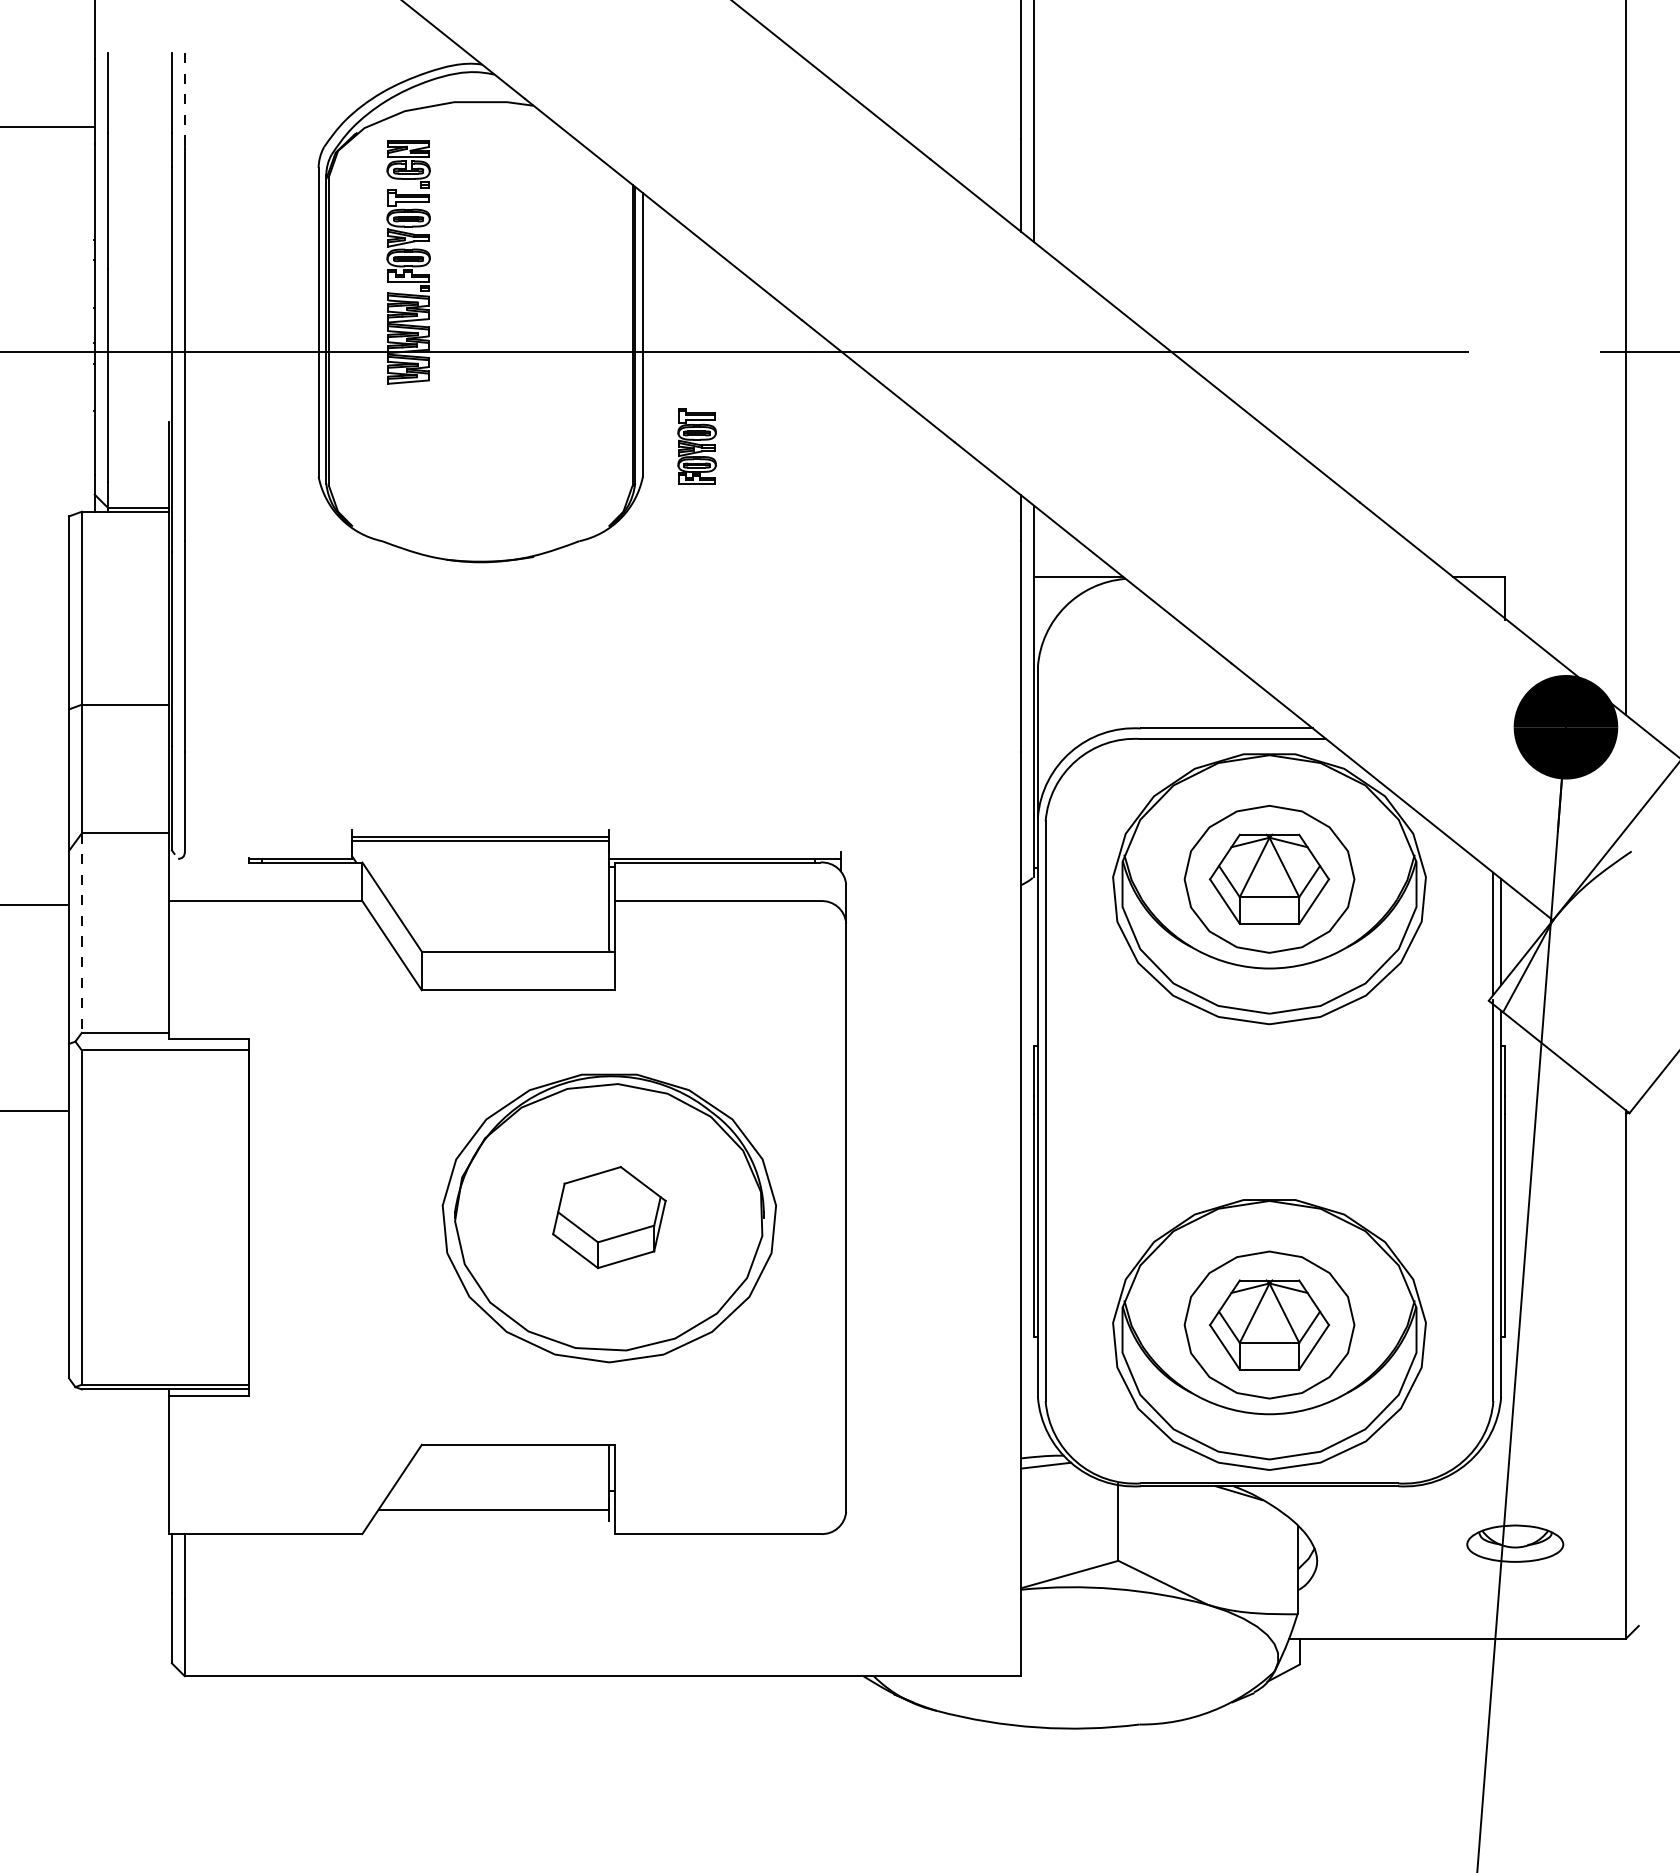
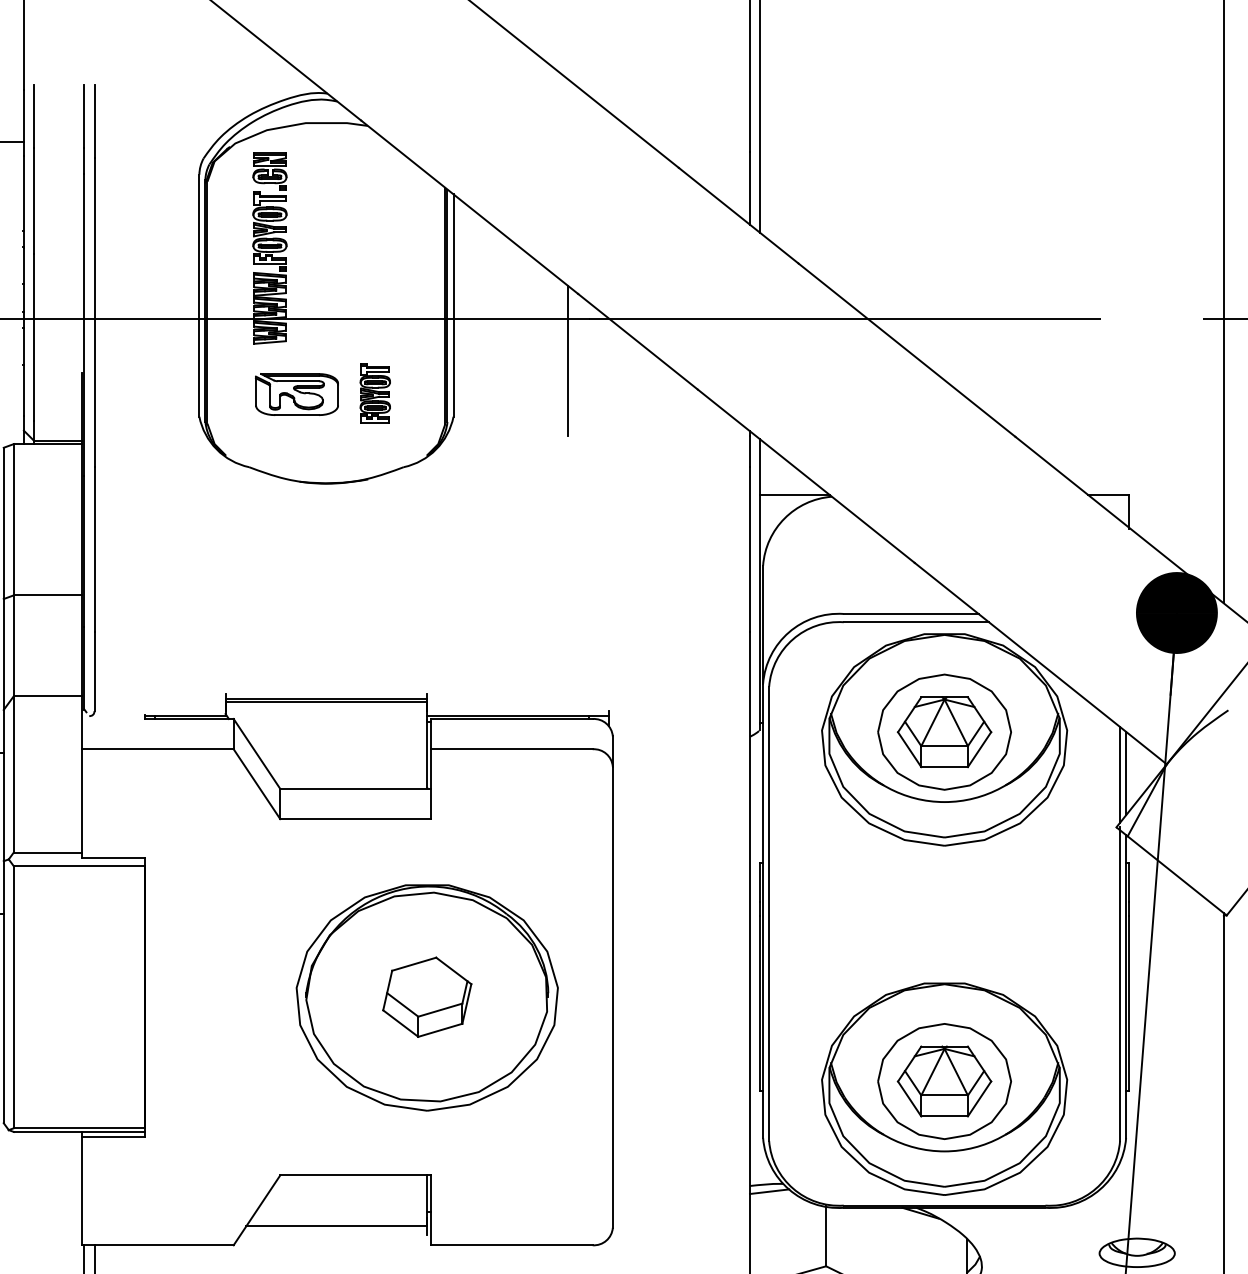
line: (184, 100) -> (94, 121), dashed -> solid
line: (789, 405) -> (568, 360), added
part: (696, 446) -> (374, 392), moved
part: (442, 448) -> (296, 394), added
line: (81, 933) -> (13, 774), dashed -> solid

